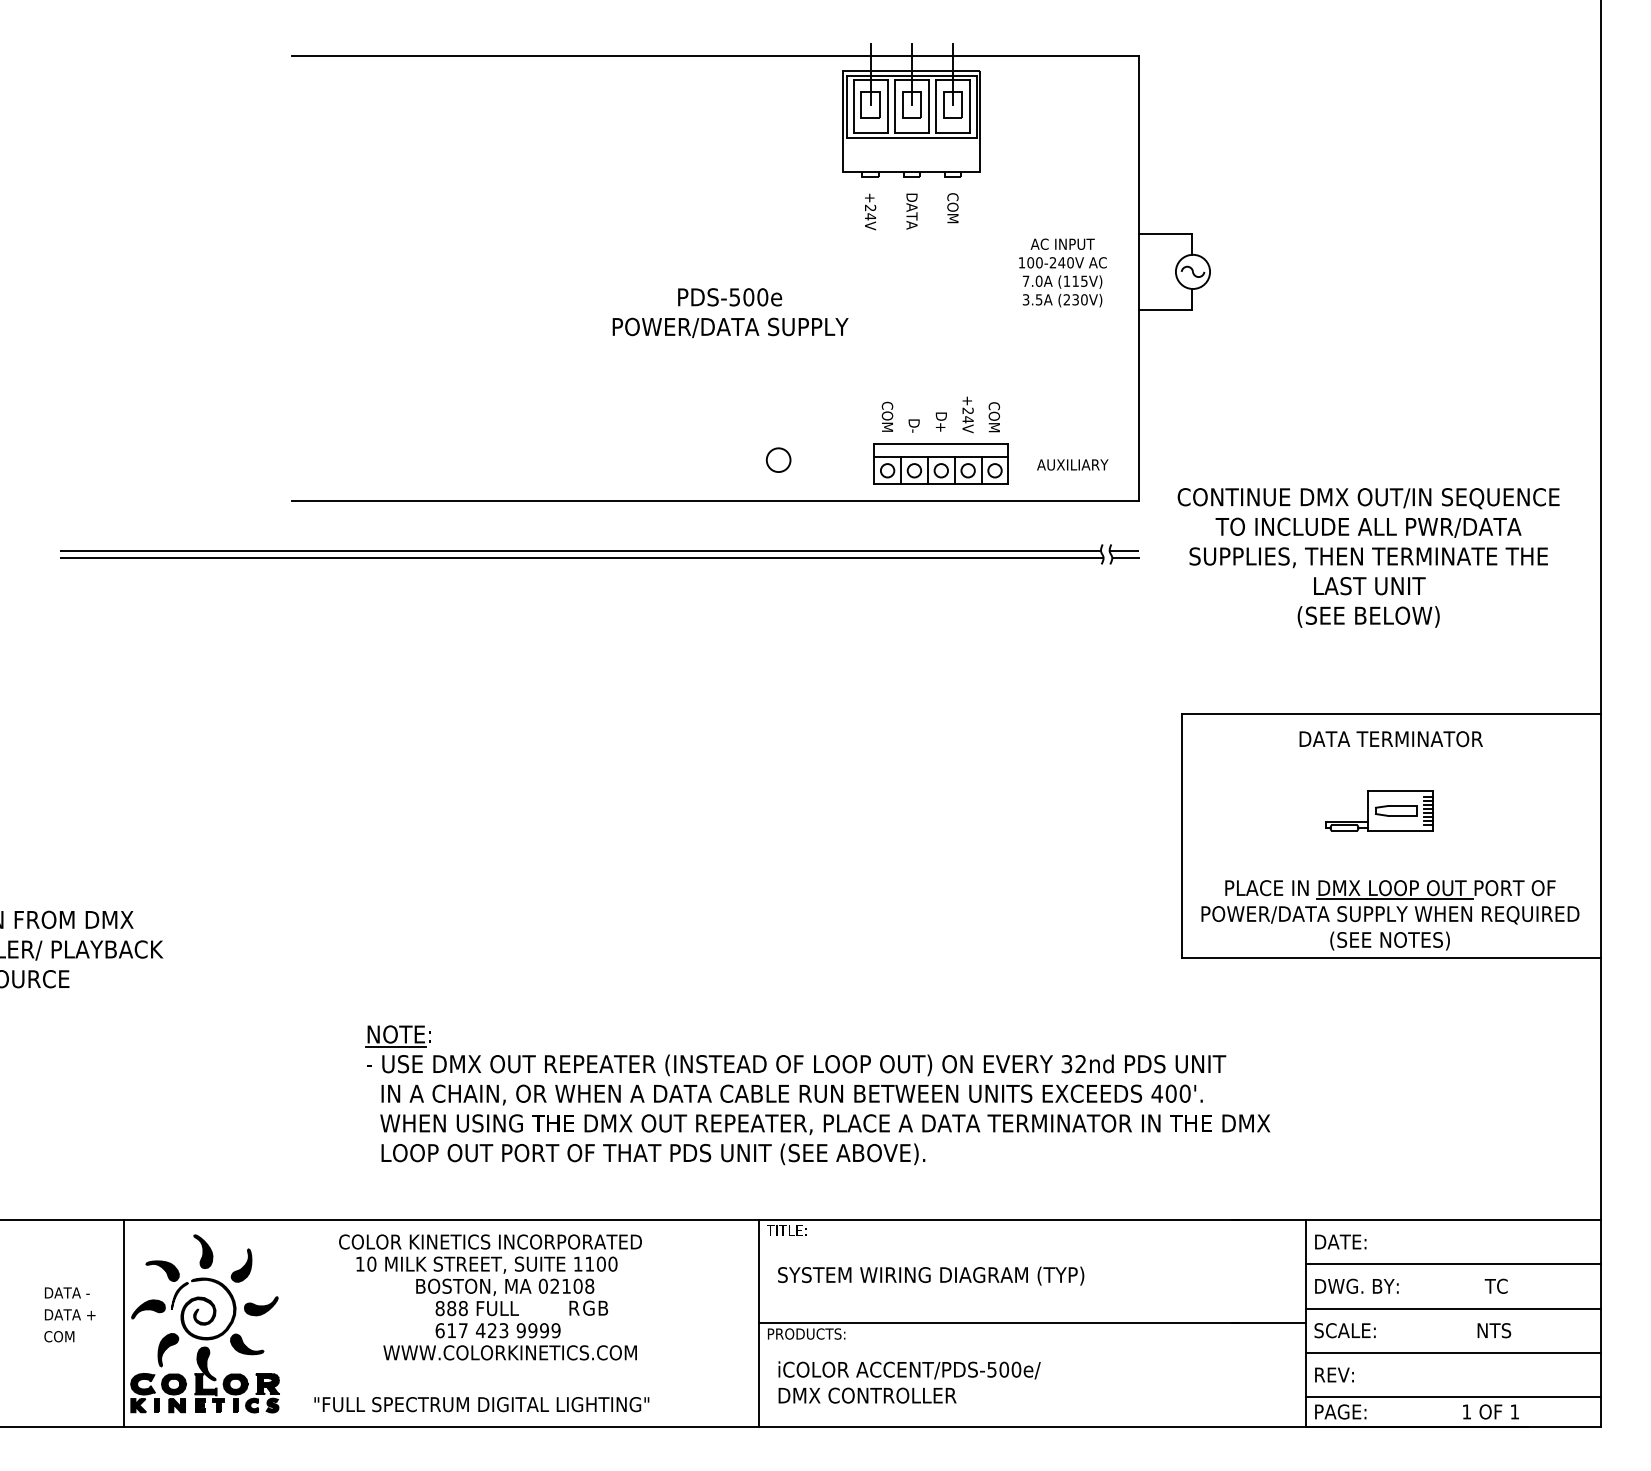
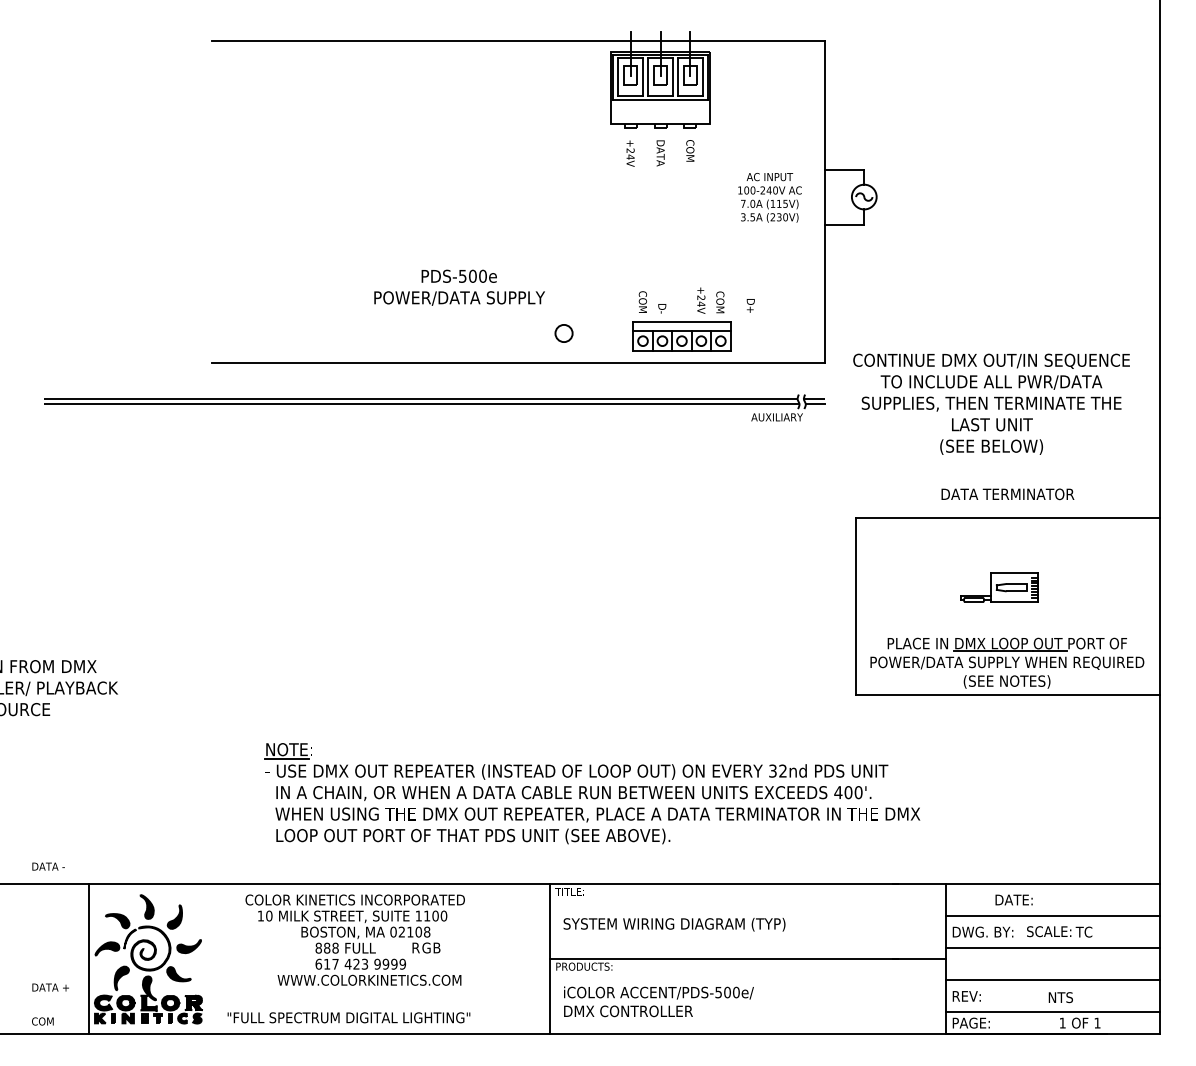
text: (730, 312) -> (459, 287), moved
text: (940, 421) -> (750, 305), moved
text: (1072, 464) -> (776, 417), moved
text: (1390, 739) -> (1007, 494), moved
text: (1340, 1241) -> (1013, 899), moved
text: (67, 1292) -> (48, 866), moved
text: (70, 1314) -> (50, 987), moved
text: (1344, 1330) -> (1048, 931), moved
text: (1494, 1330) -> (1061, 997), moved
text: (59, 1336) -> (42, 1021), moved

